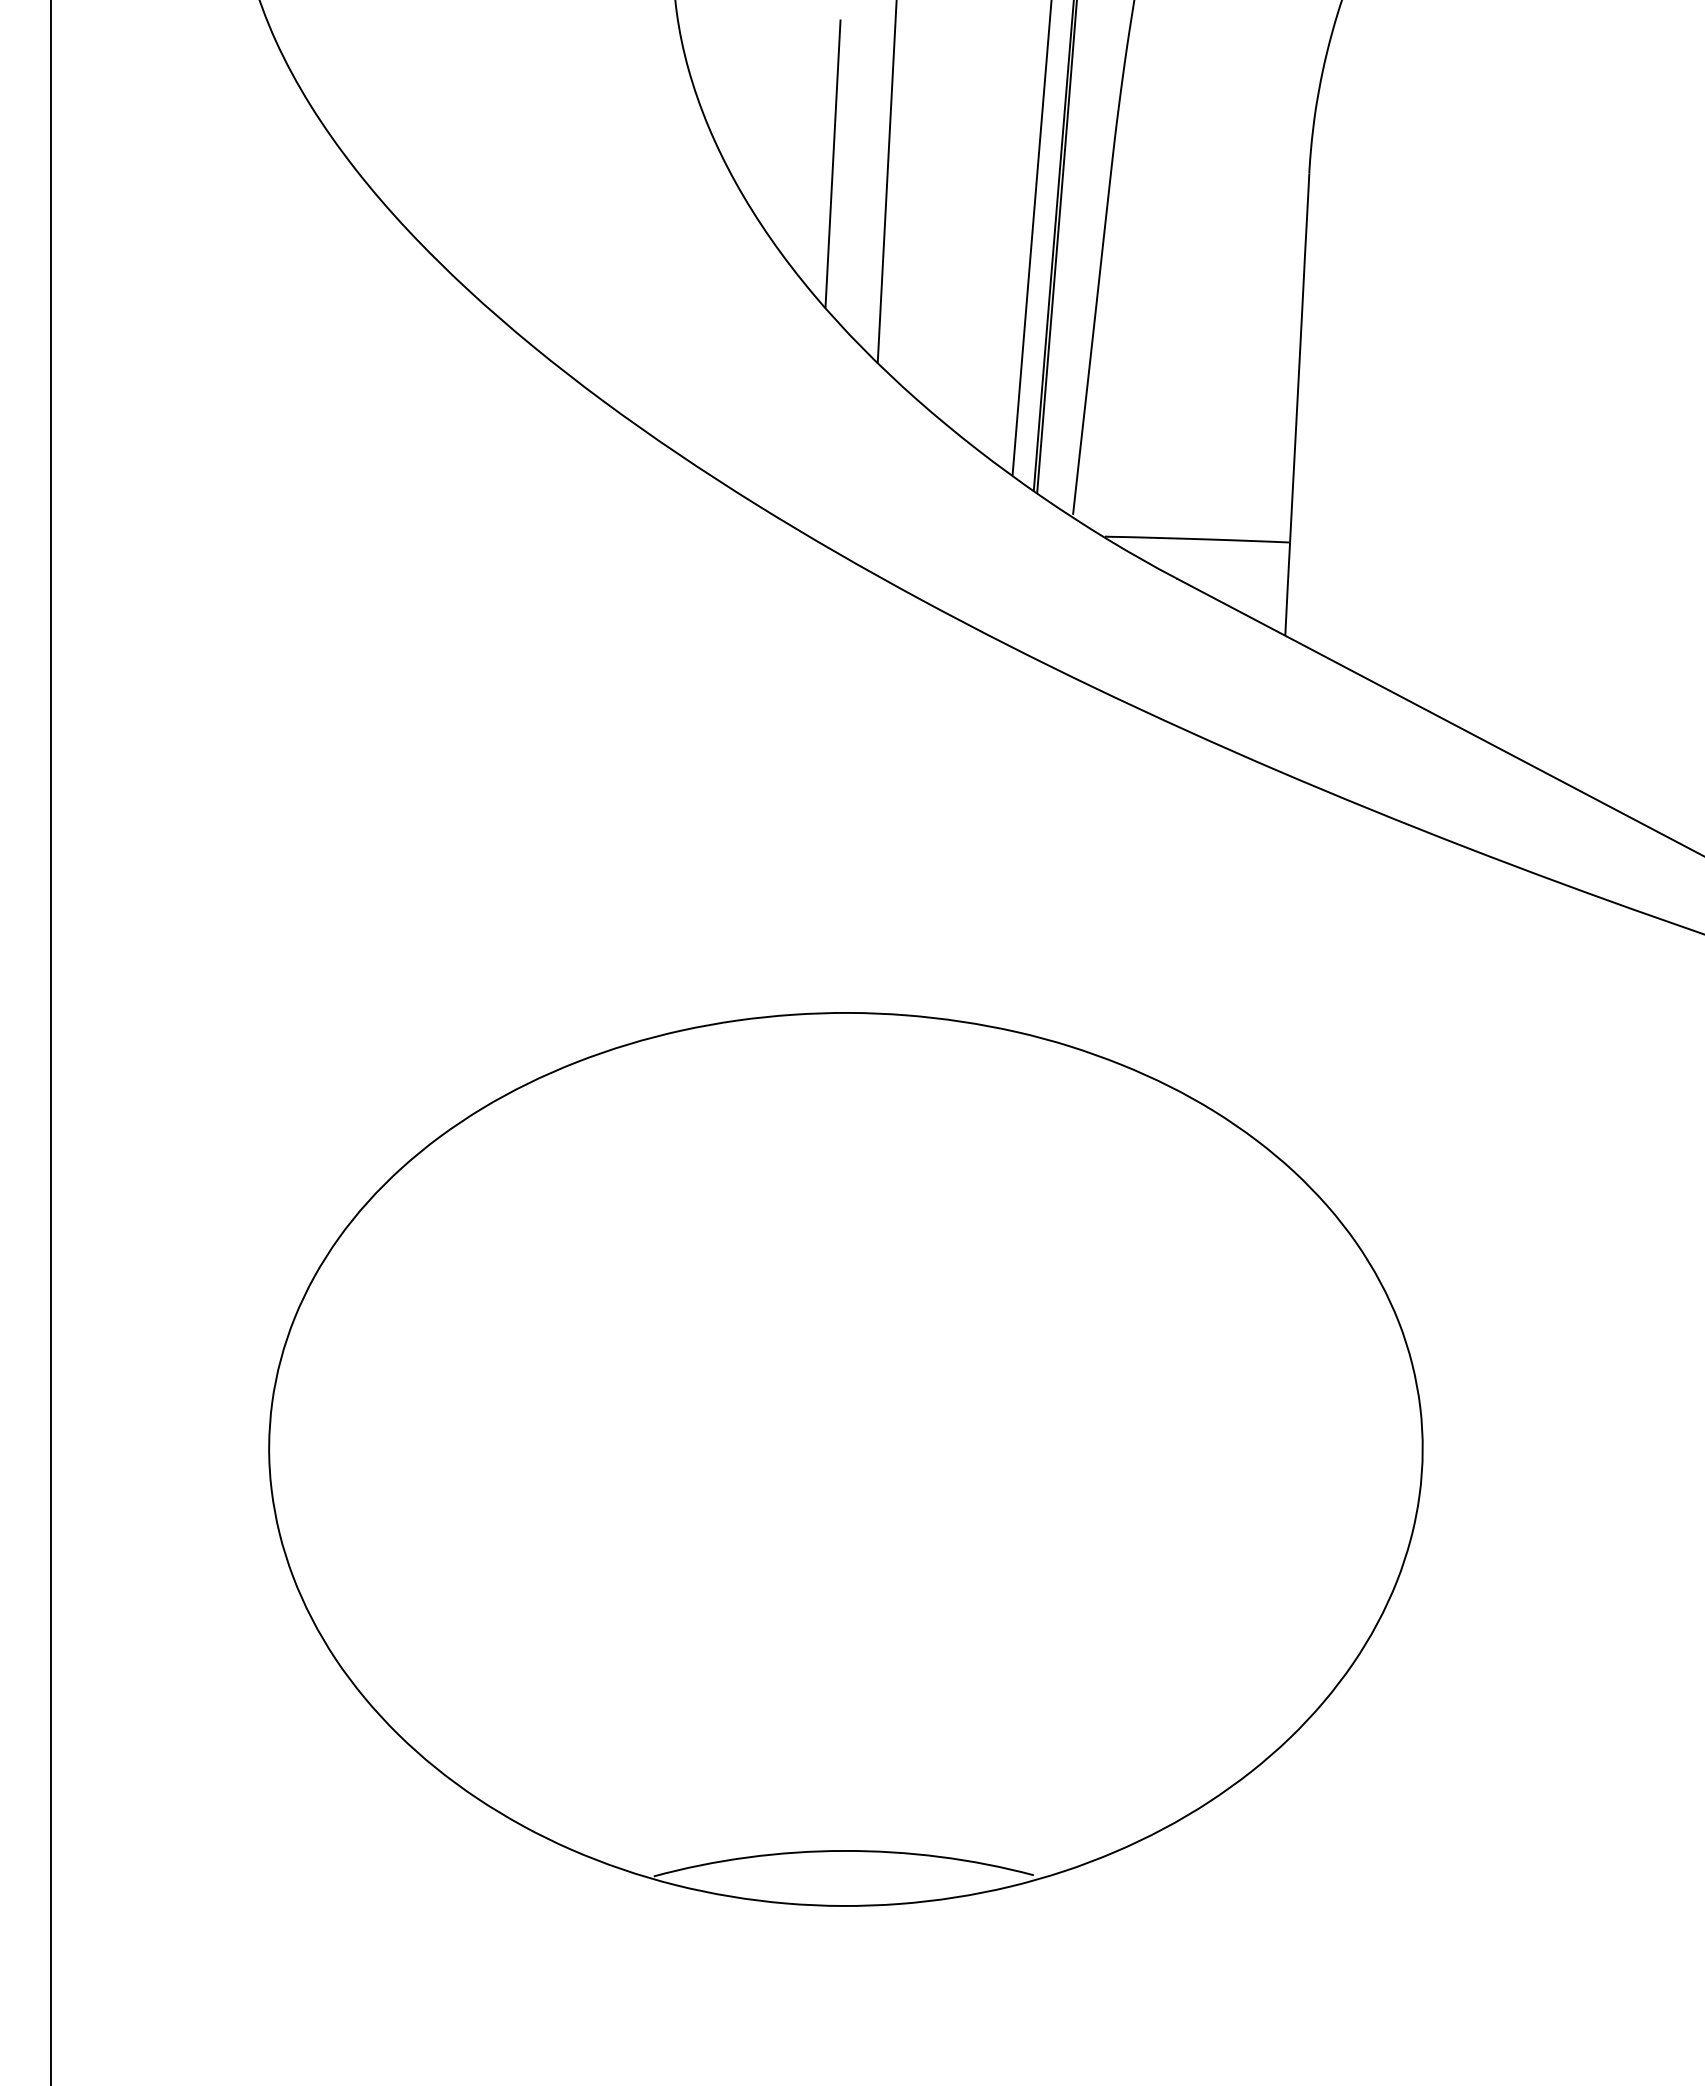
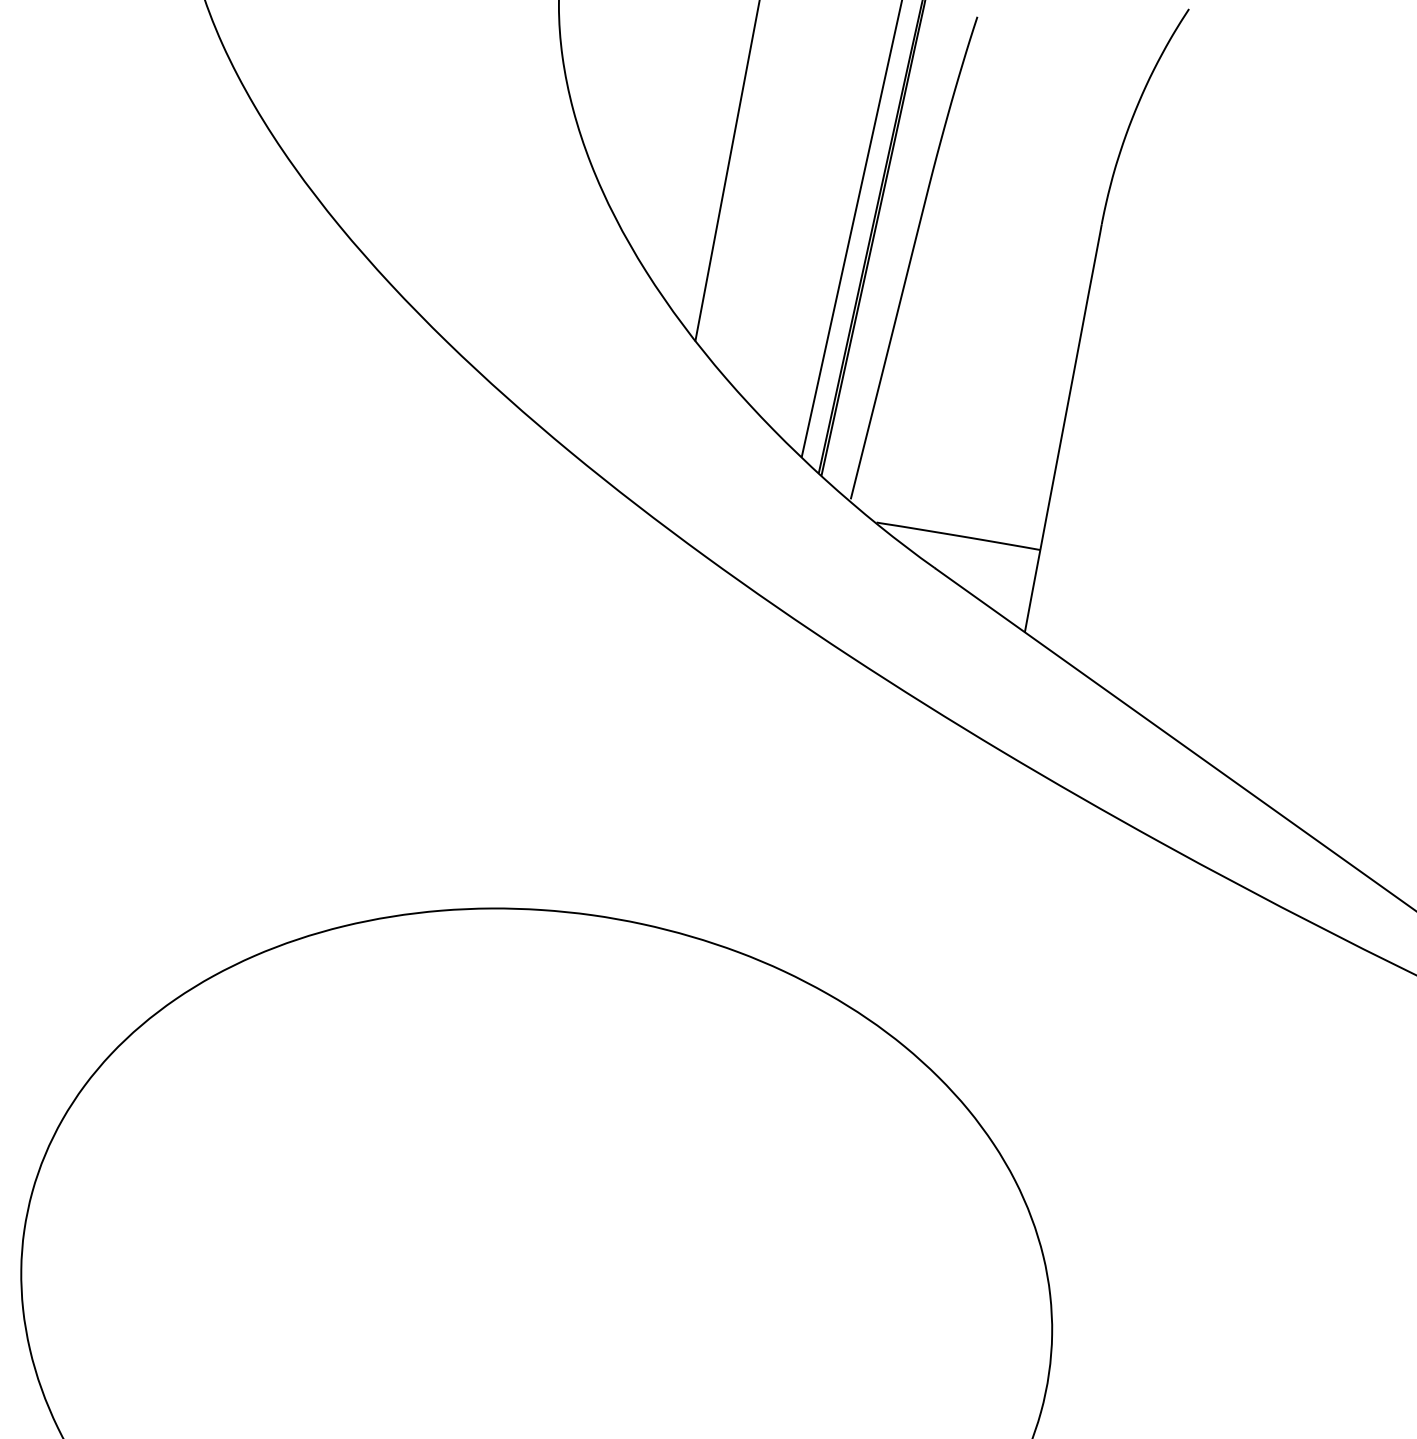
line: (832, 163) -> (679, 158), removed

